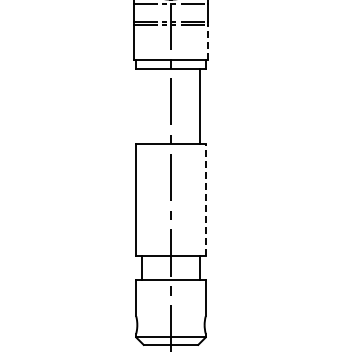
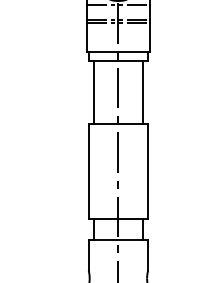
line: (208, 41) -> (150, 36), dashed -> solid
line: (142, 106) -> (94, 92), added
line: (205, 199) -> (147, 171), dashed -> solid

